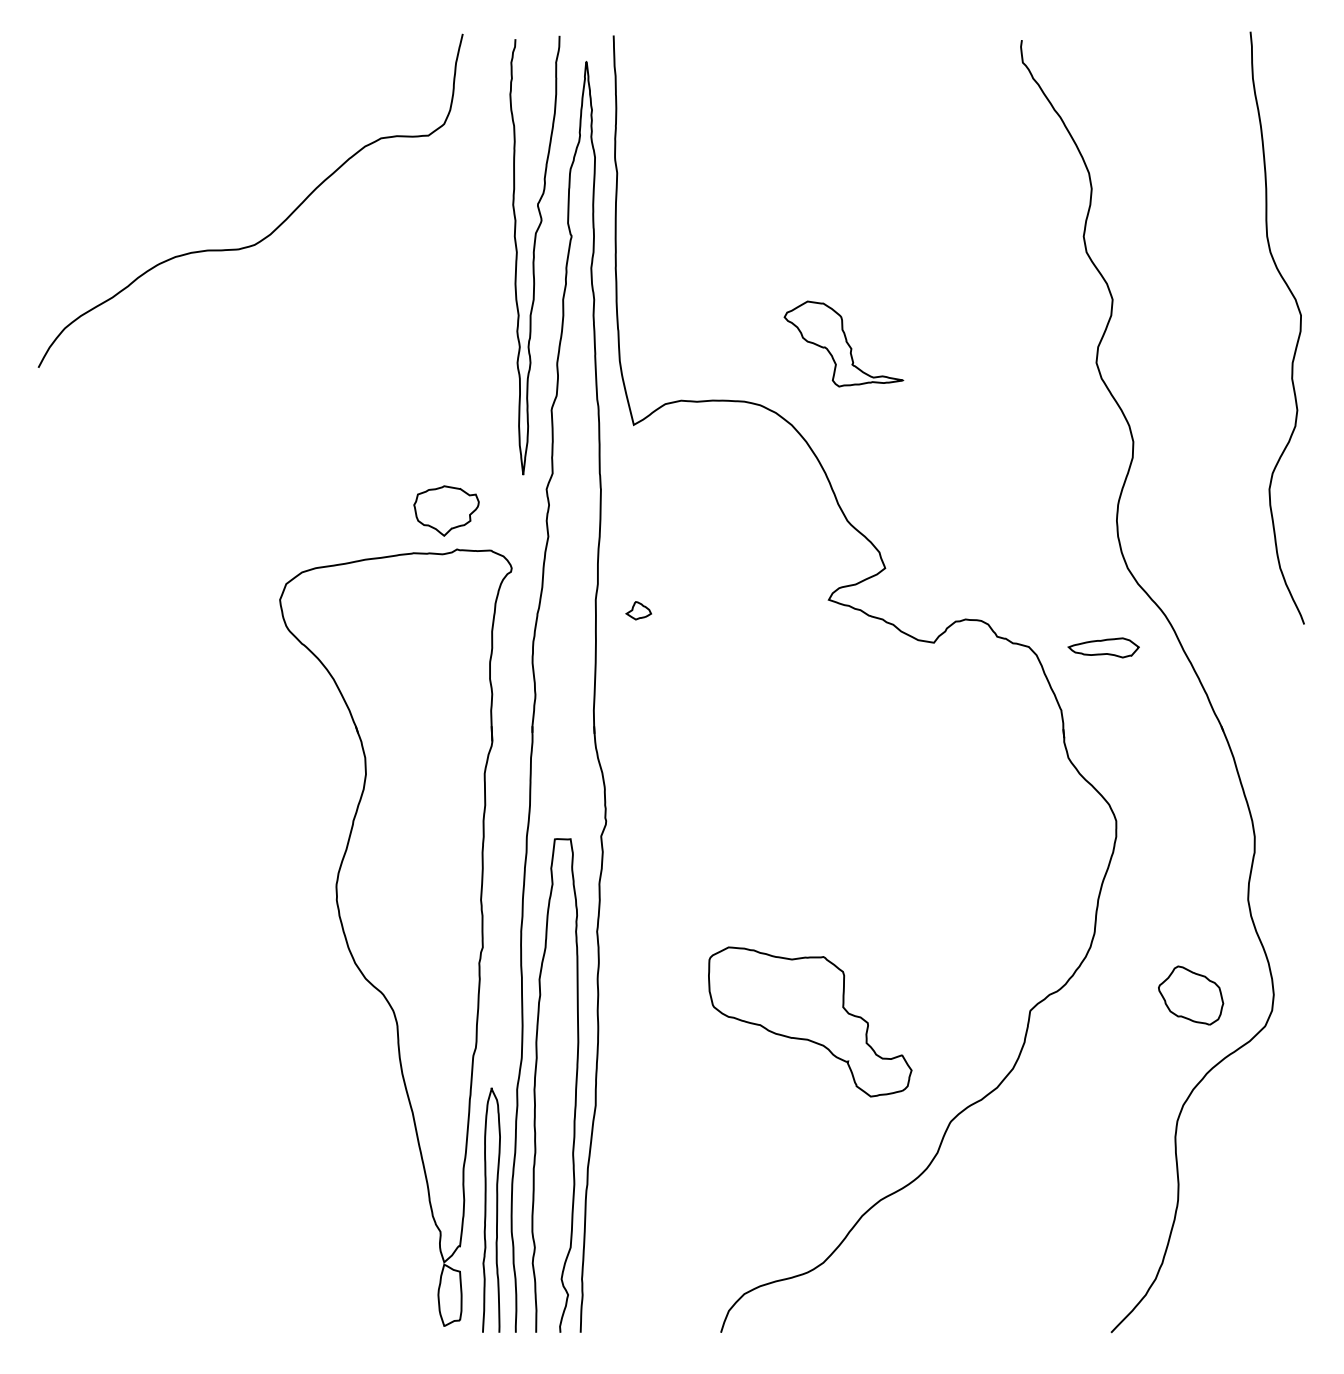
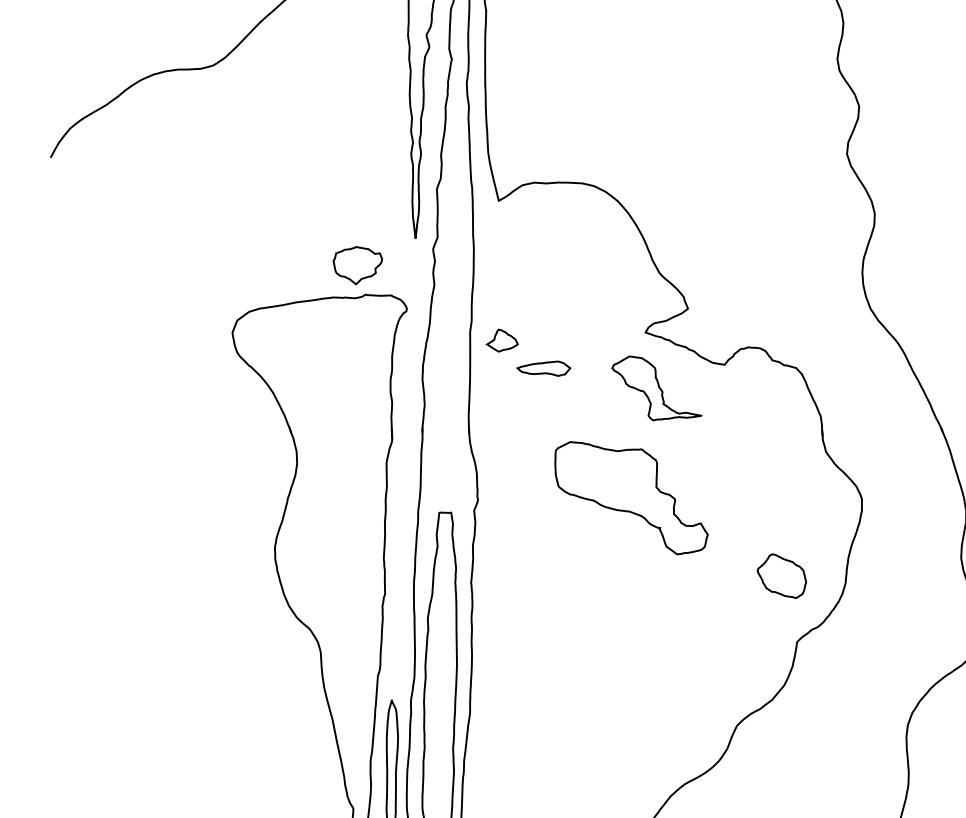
part: (843, 343) -> (656, 387), moved
part: (638, 610) -> (502, 340), size x1.67
part: (1103, 647) -> (543, 368), moved
part: (1191, 995) -> (782, 576), moved
part: (810, 1021) -> (631, 497), moved

